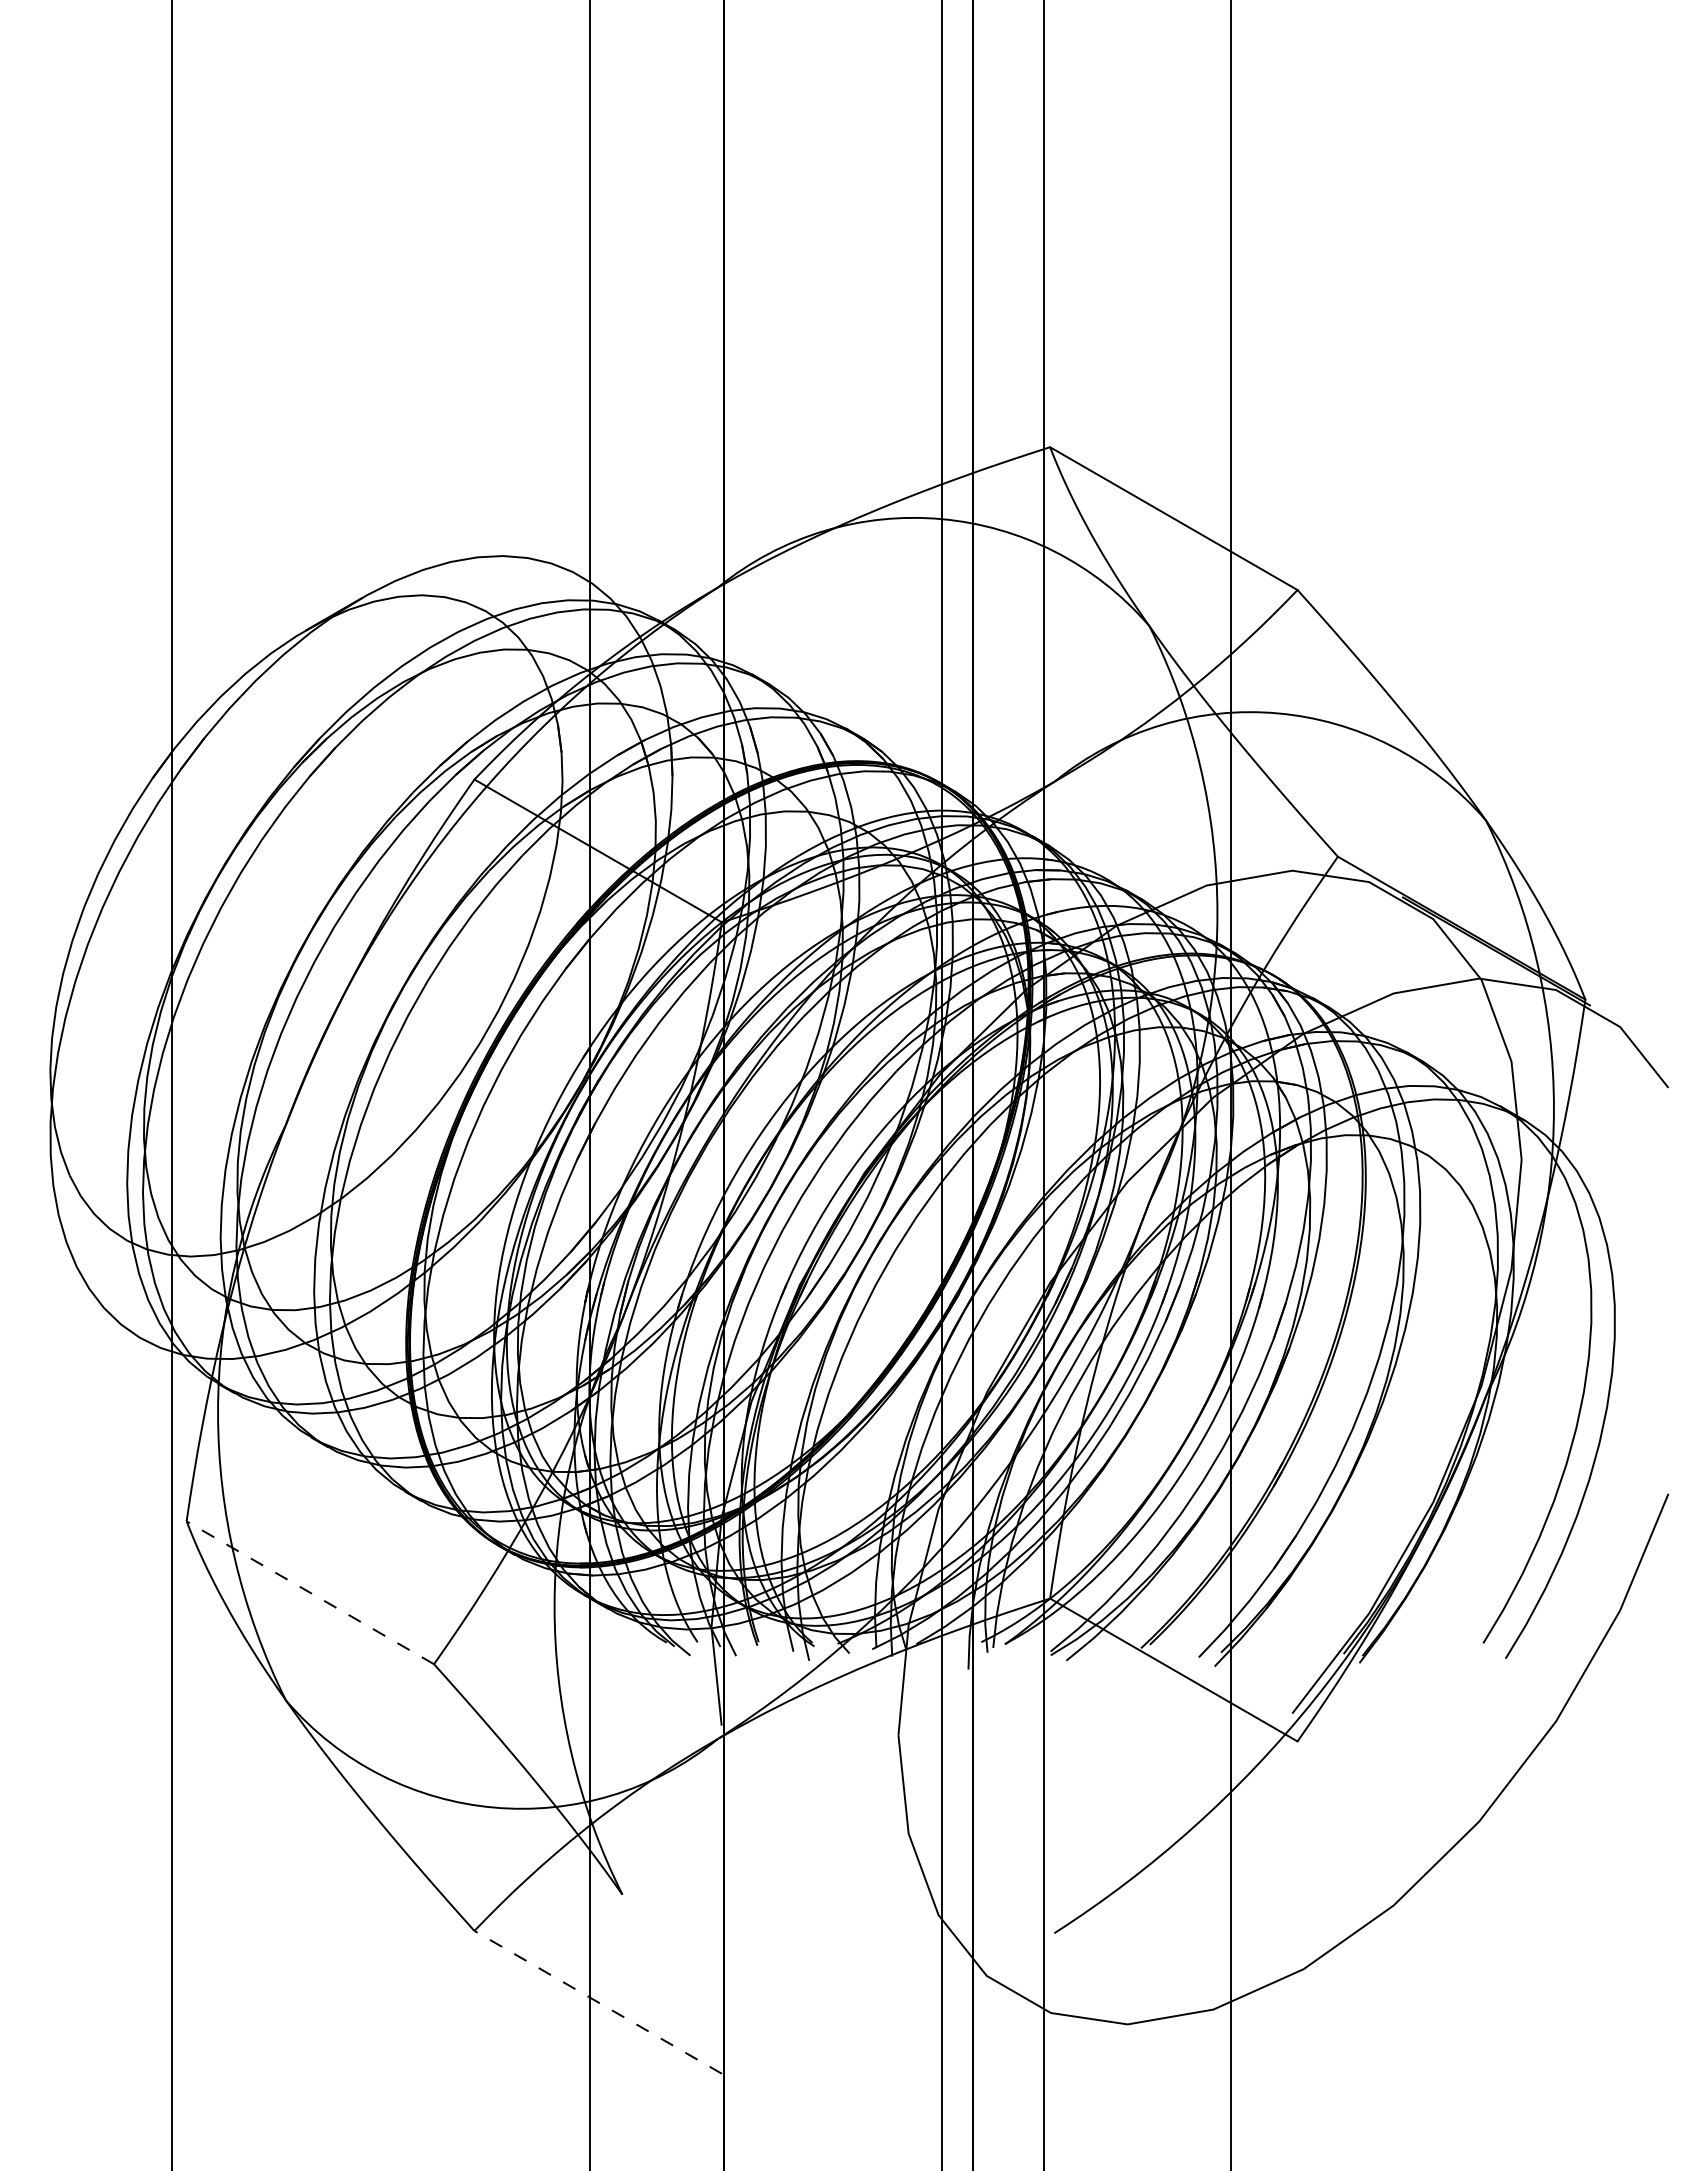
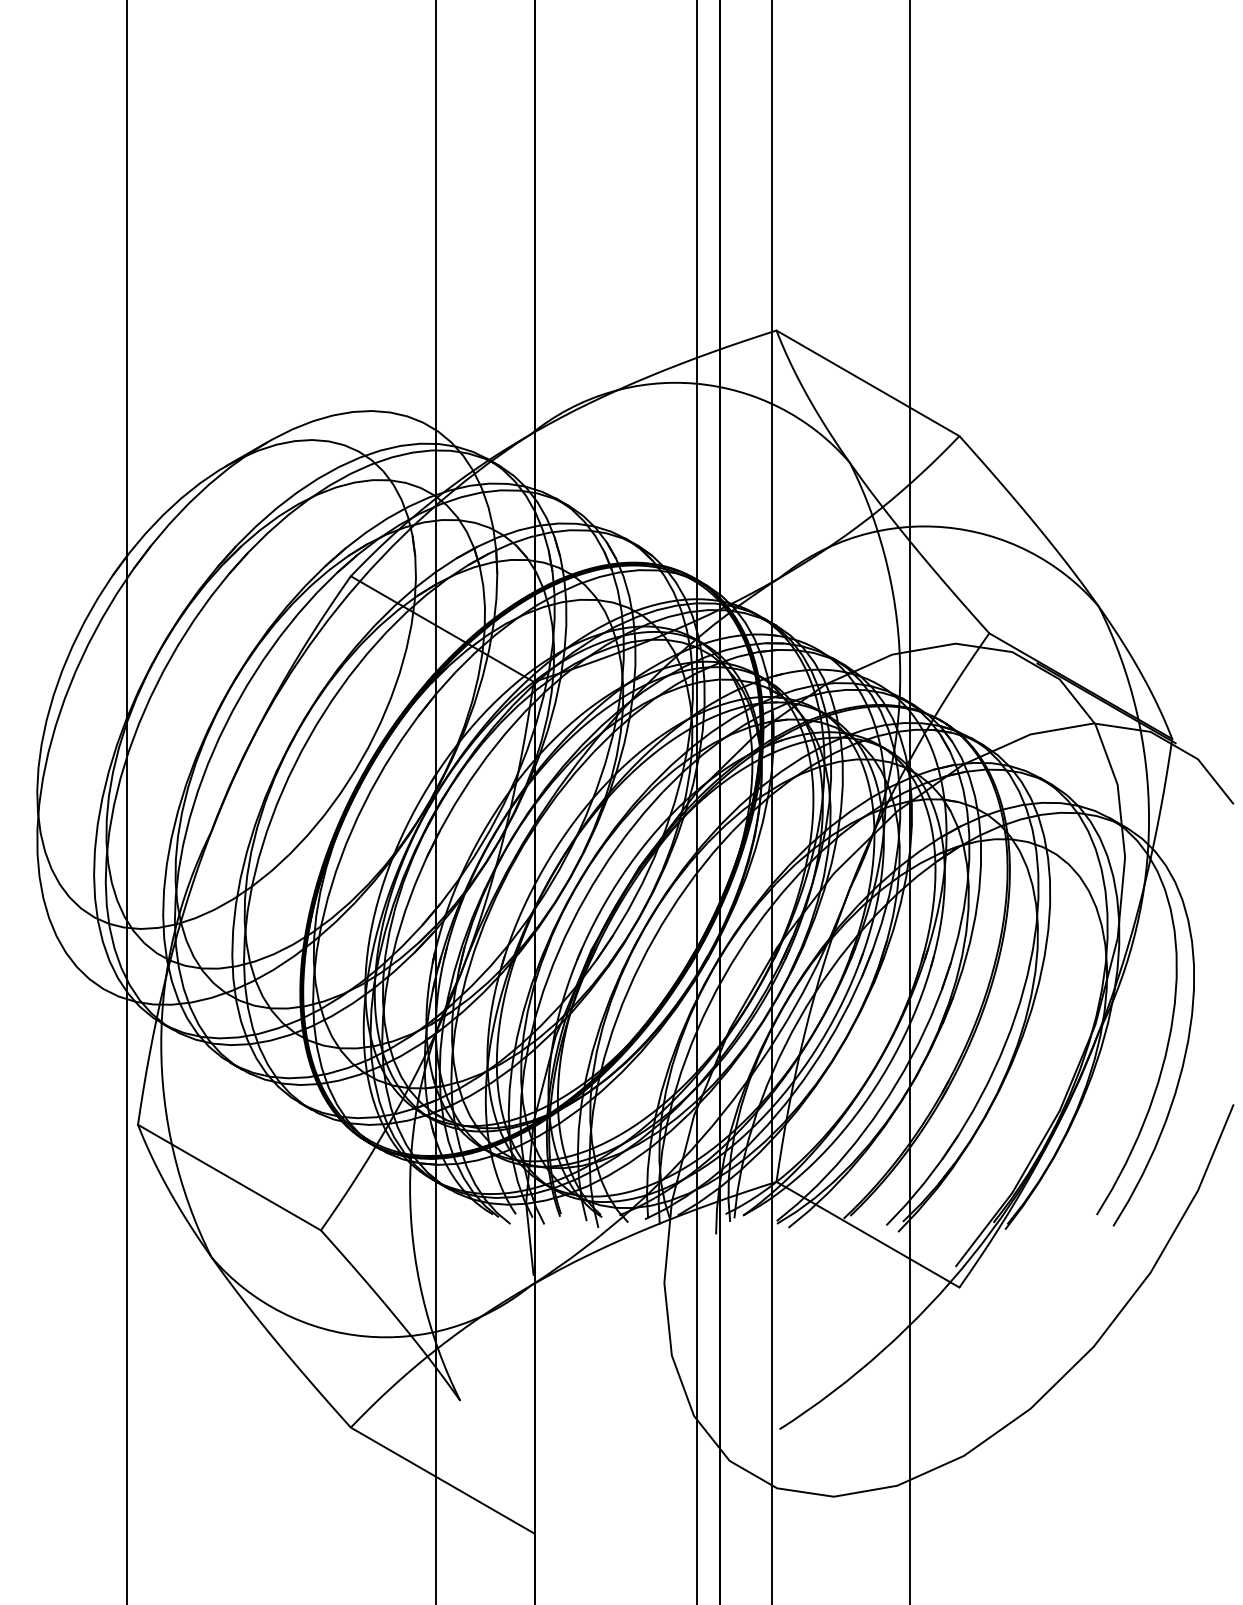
line: (310, 1592) -> (229, 1177), dashed -> solid
line: (598, 2002) -> (442, 1480), dashed -> solid

